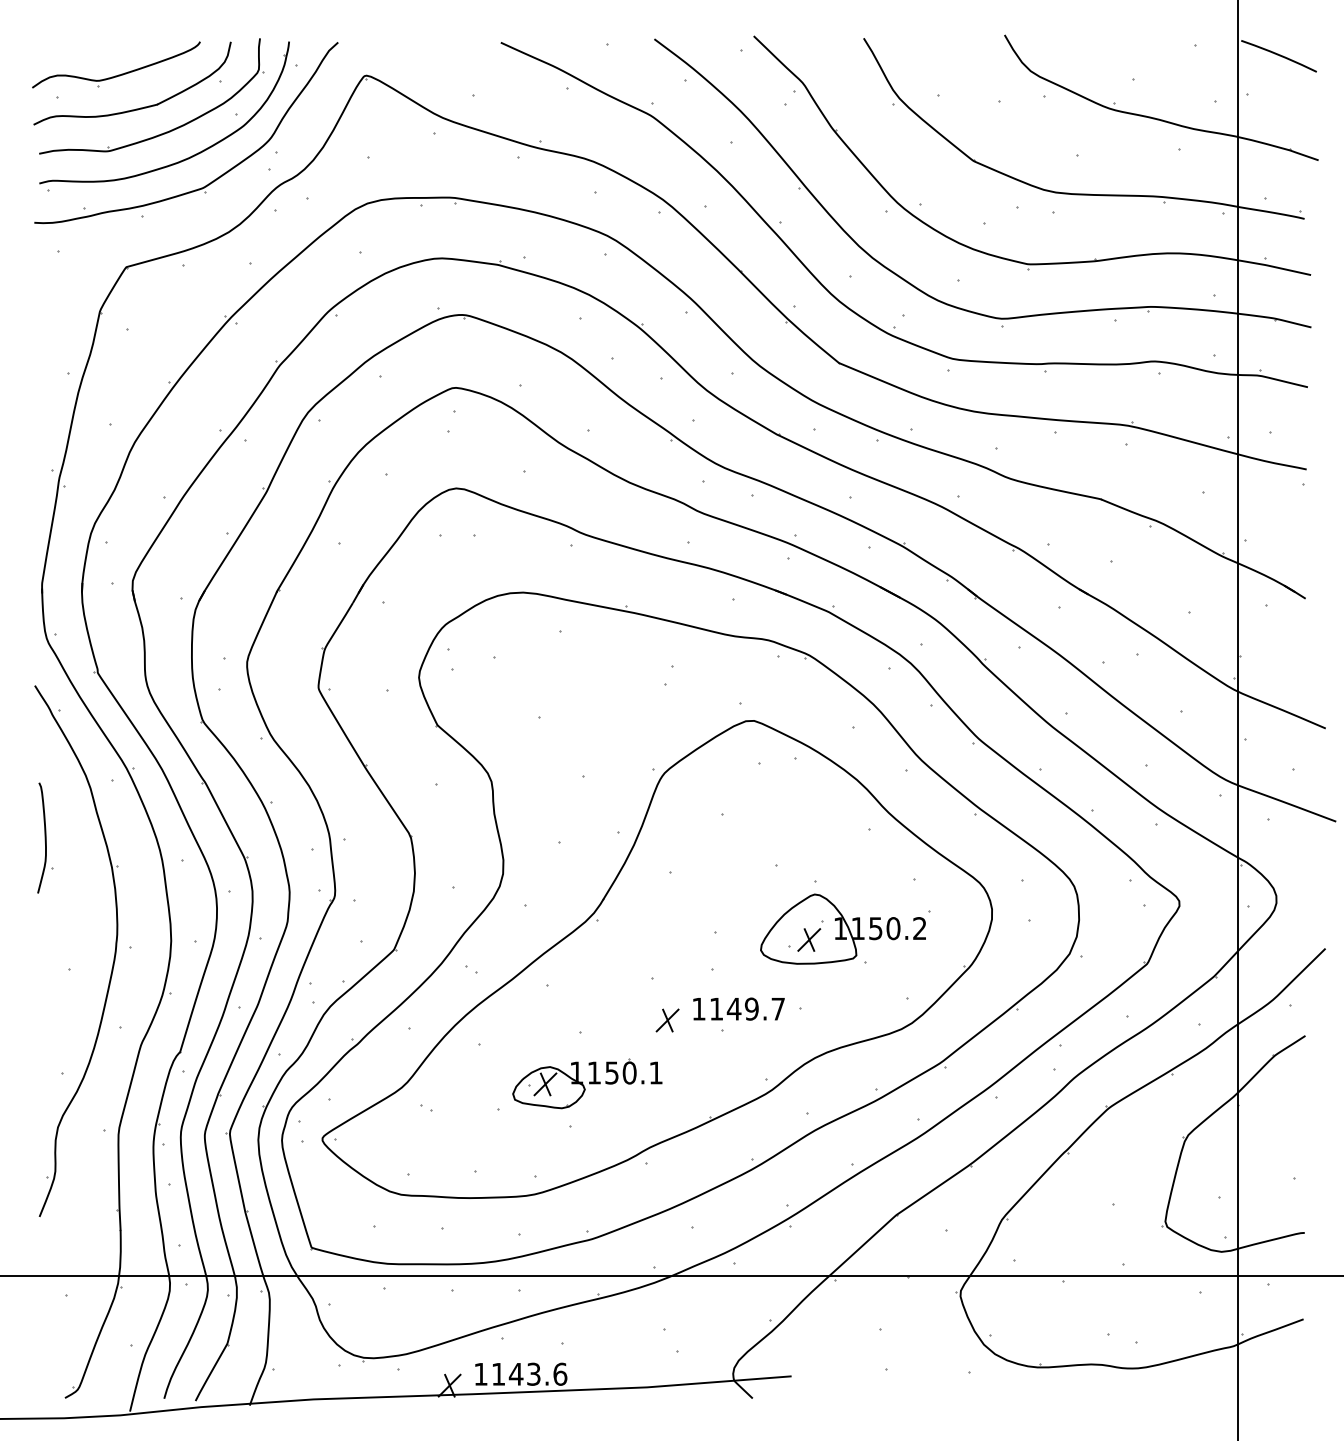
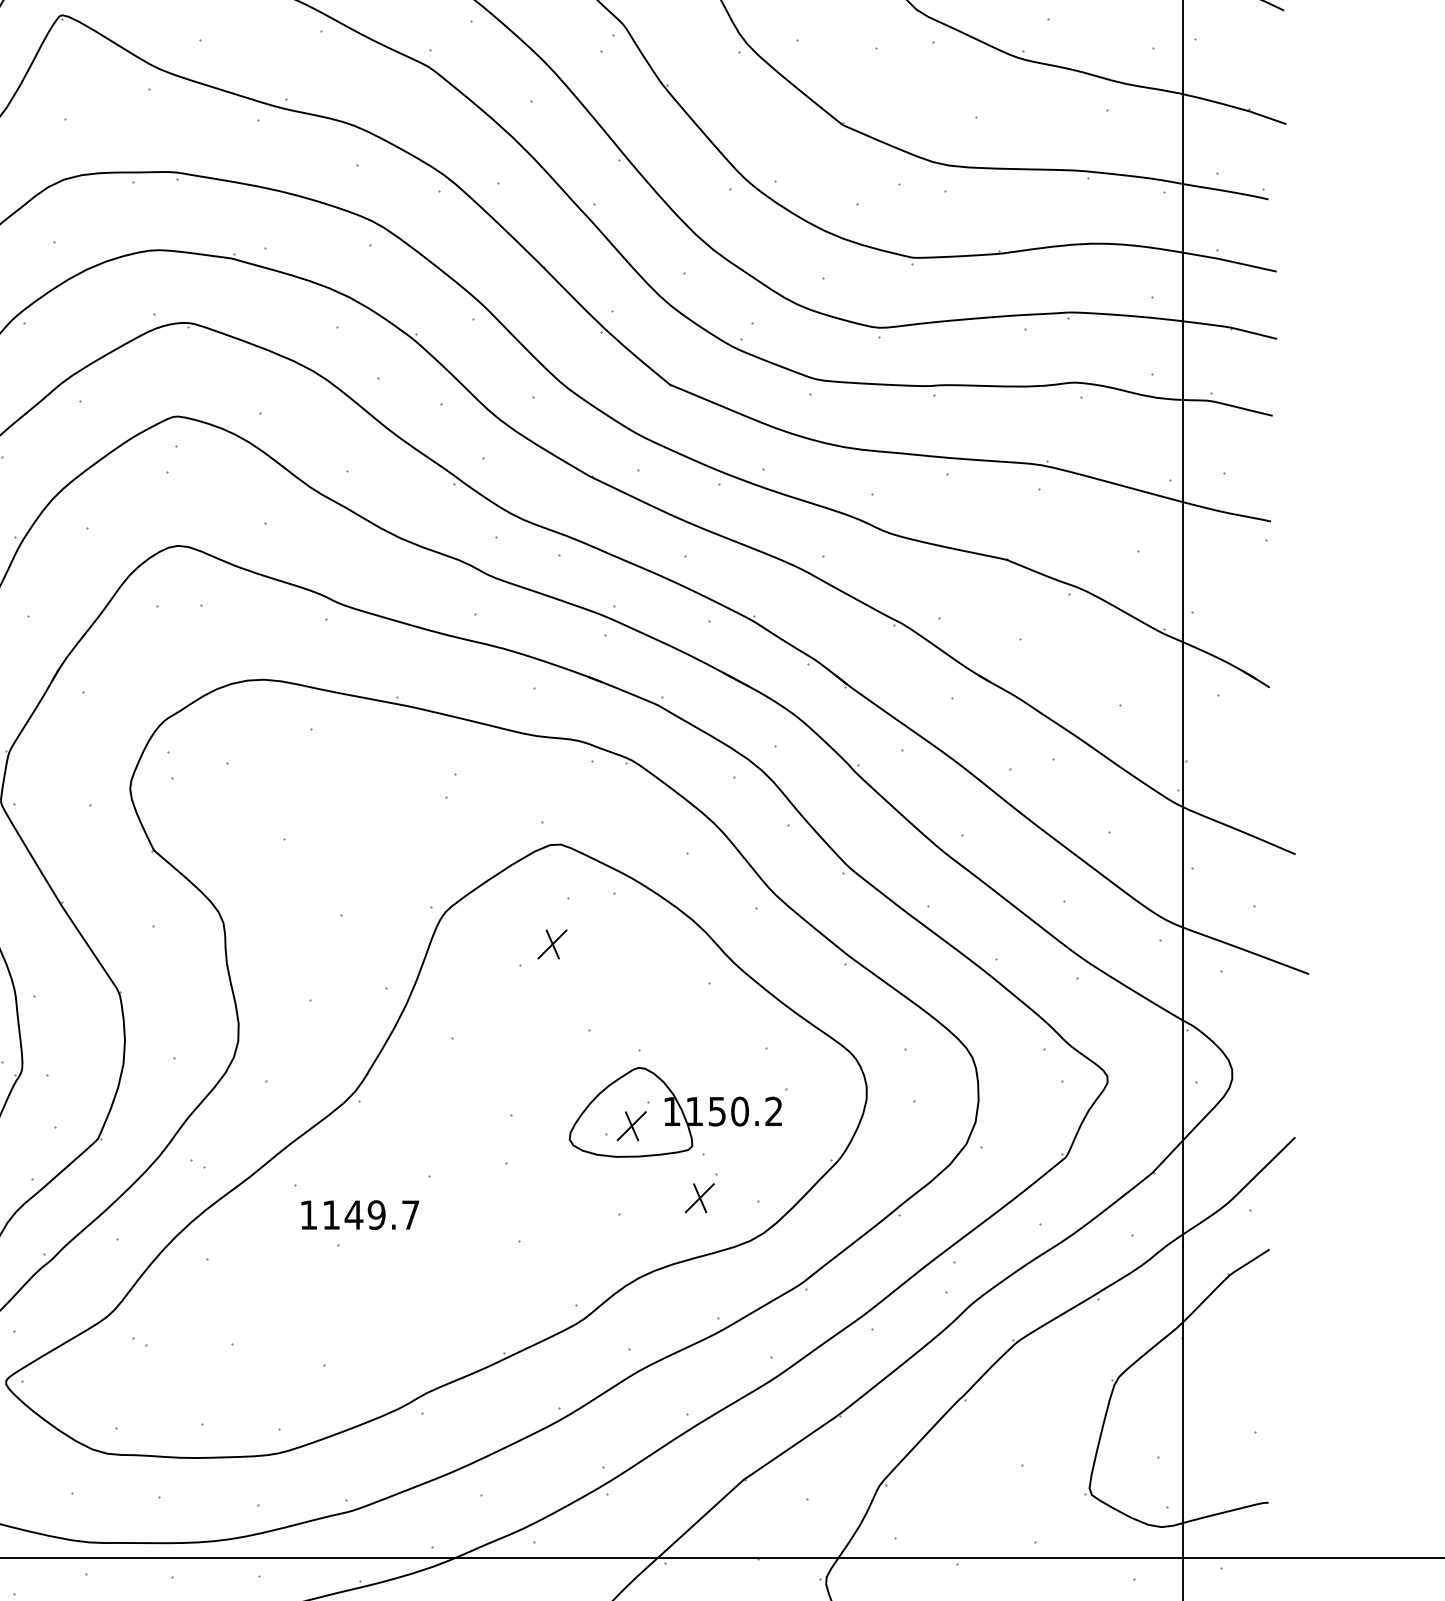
part: (863, 991) -> (701, 1192), added
text: (738, 1008) -> (359, 1214), moved
part: (667, 1020) -> (552, 944), moved
part: (587, 1083) -> (346, 1310), removed

